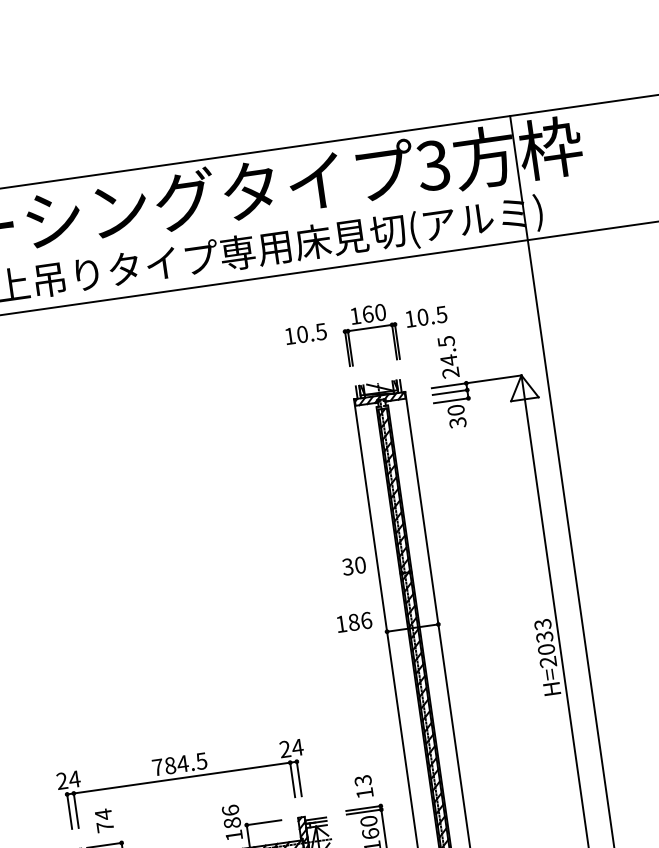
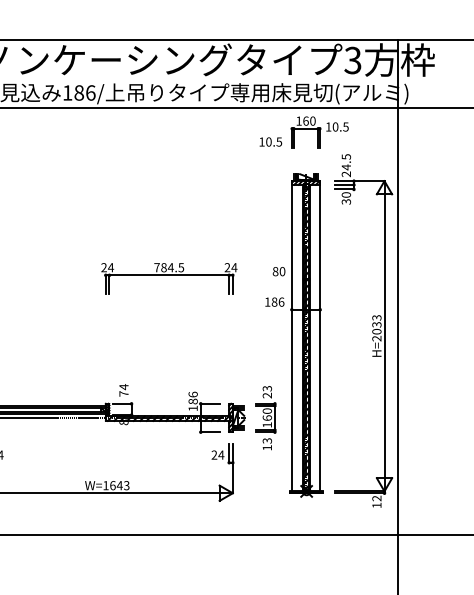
part: (395, 331) -> (319, 132), moved
text: (347, 566) -> (275, 271), 30 -> 80
part: (183, 783) -> (169, 278), moved
text: (363, 793) -> (266, 395), 13 -> 23

